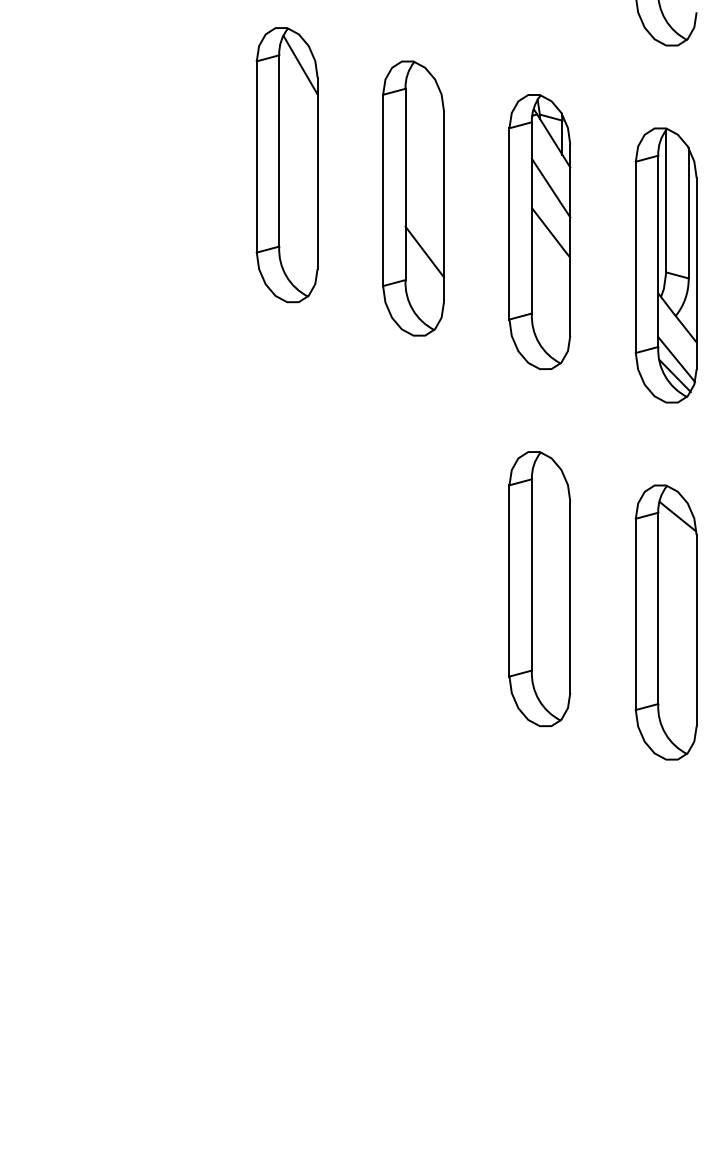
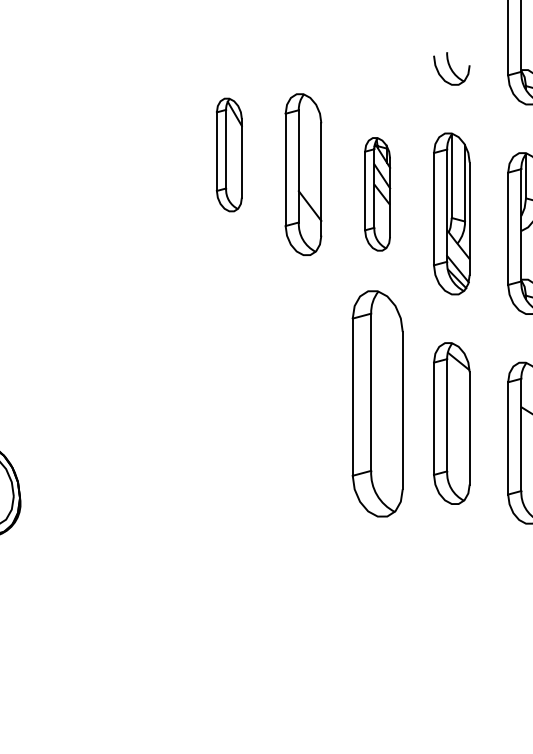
part: (287, 164) -> (229, 154), size x0.7
part: (539, 232) -> (377, 194), size x0.7
part: (539, 588) -> (377, 403), size x1.4

